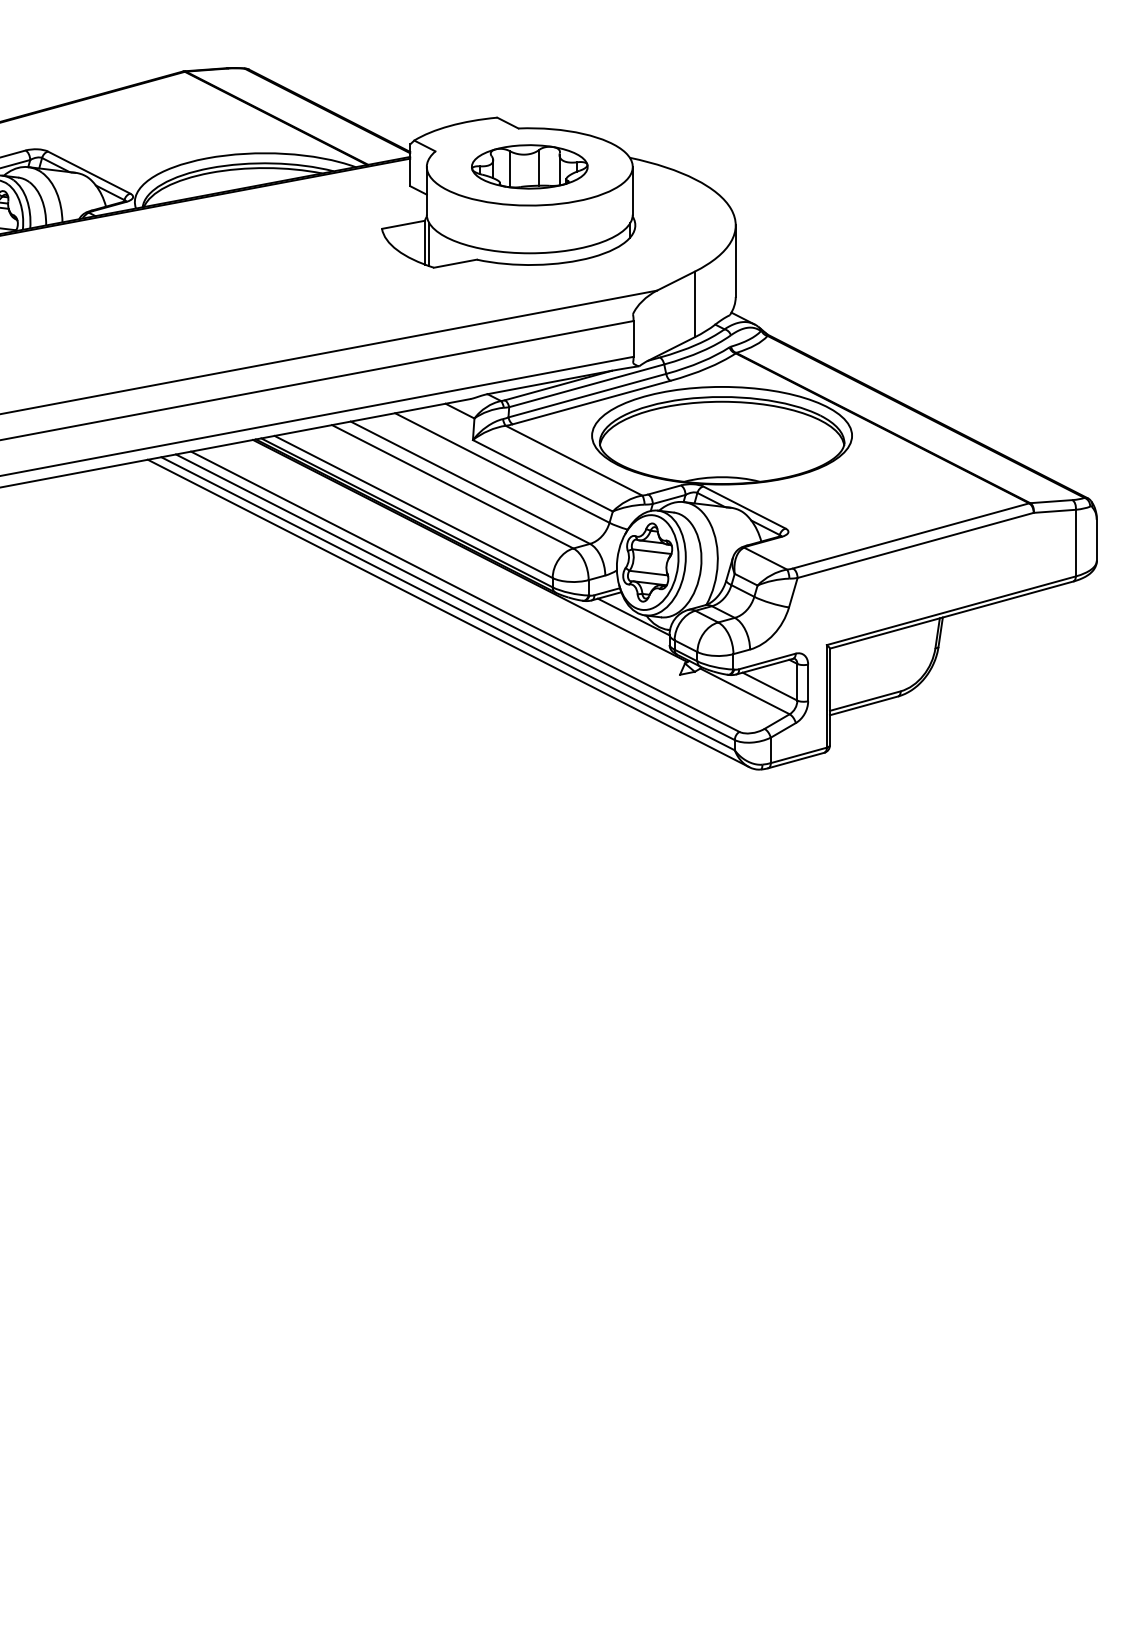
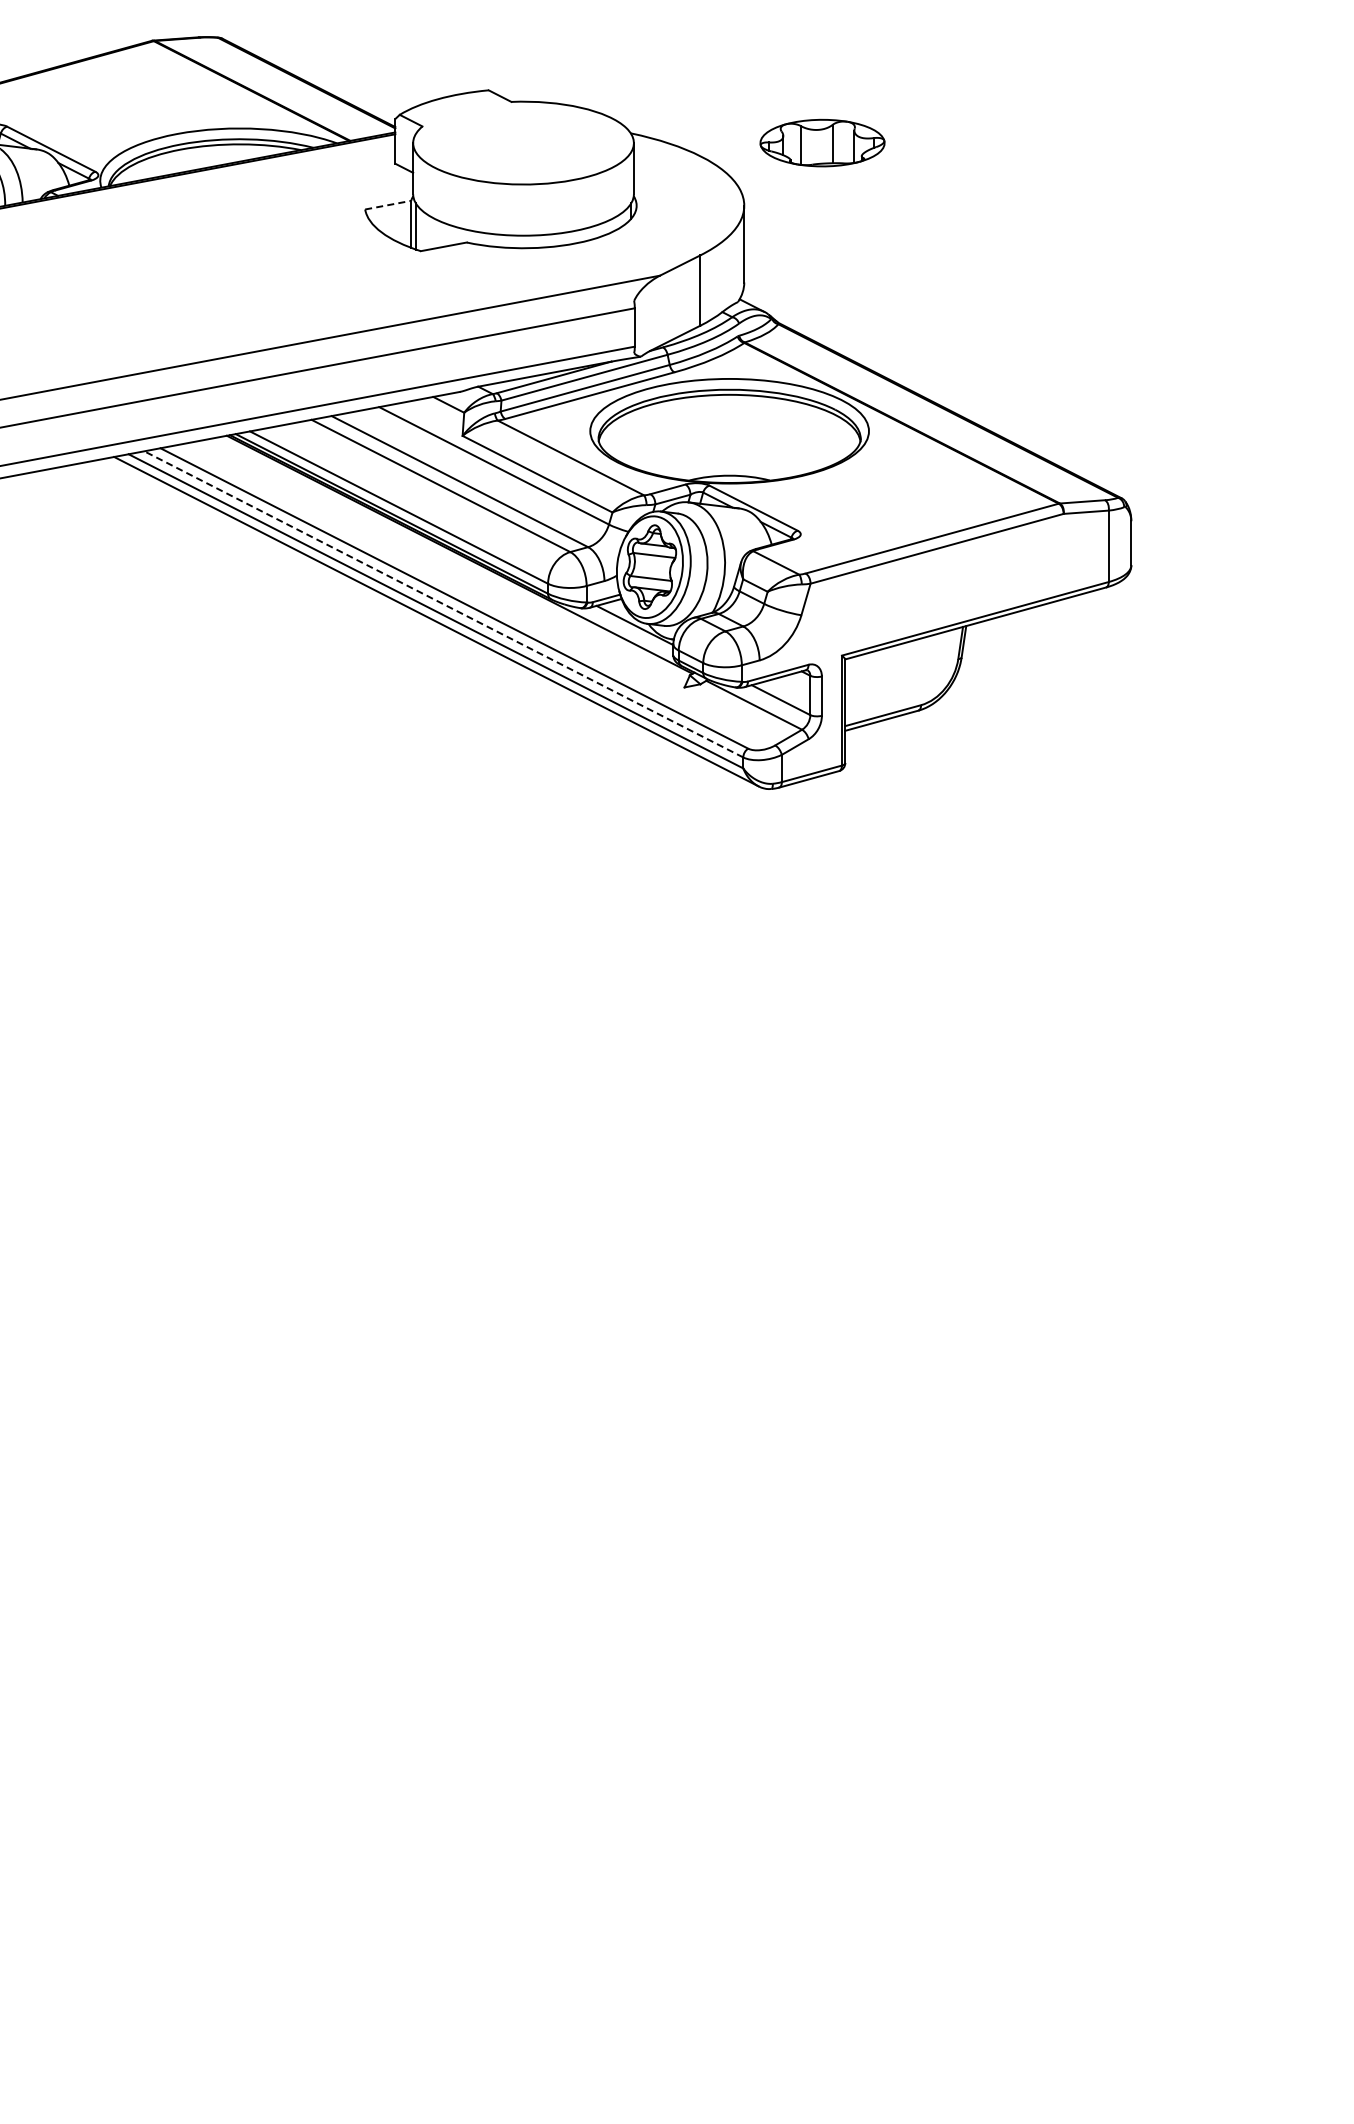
part: (529, 166) -> (822, 142), moved
line: (403, 225) -> (388, 205), solid -> dashed
line: (455, 597) -> (443, 604), solid -> dashed

